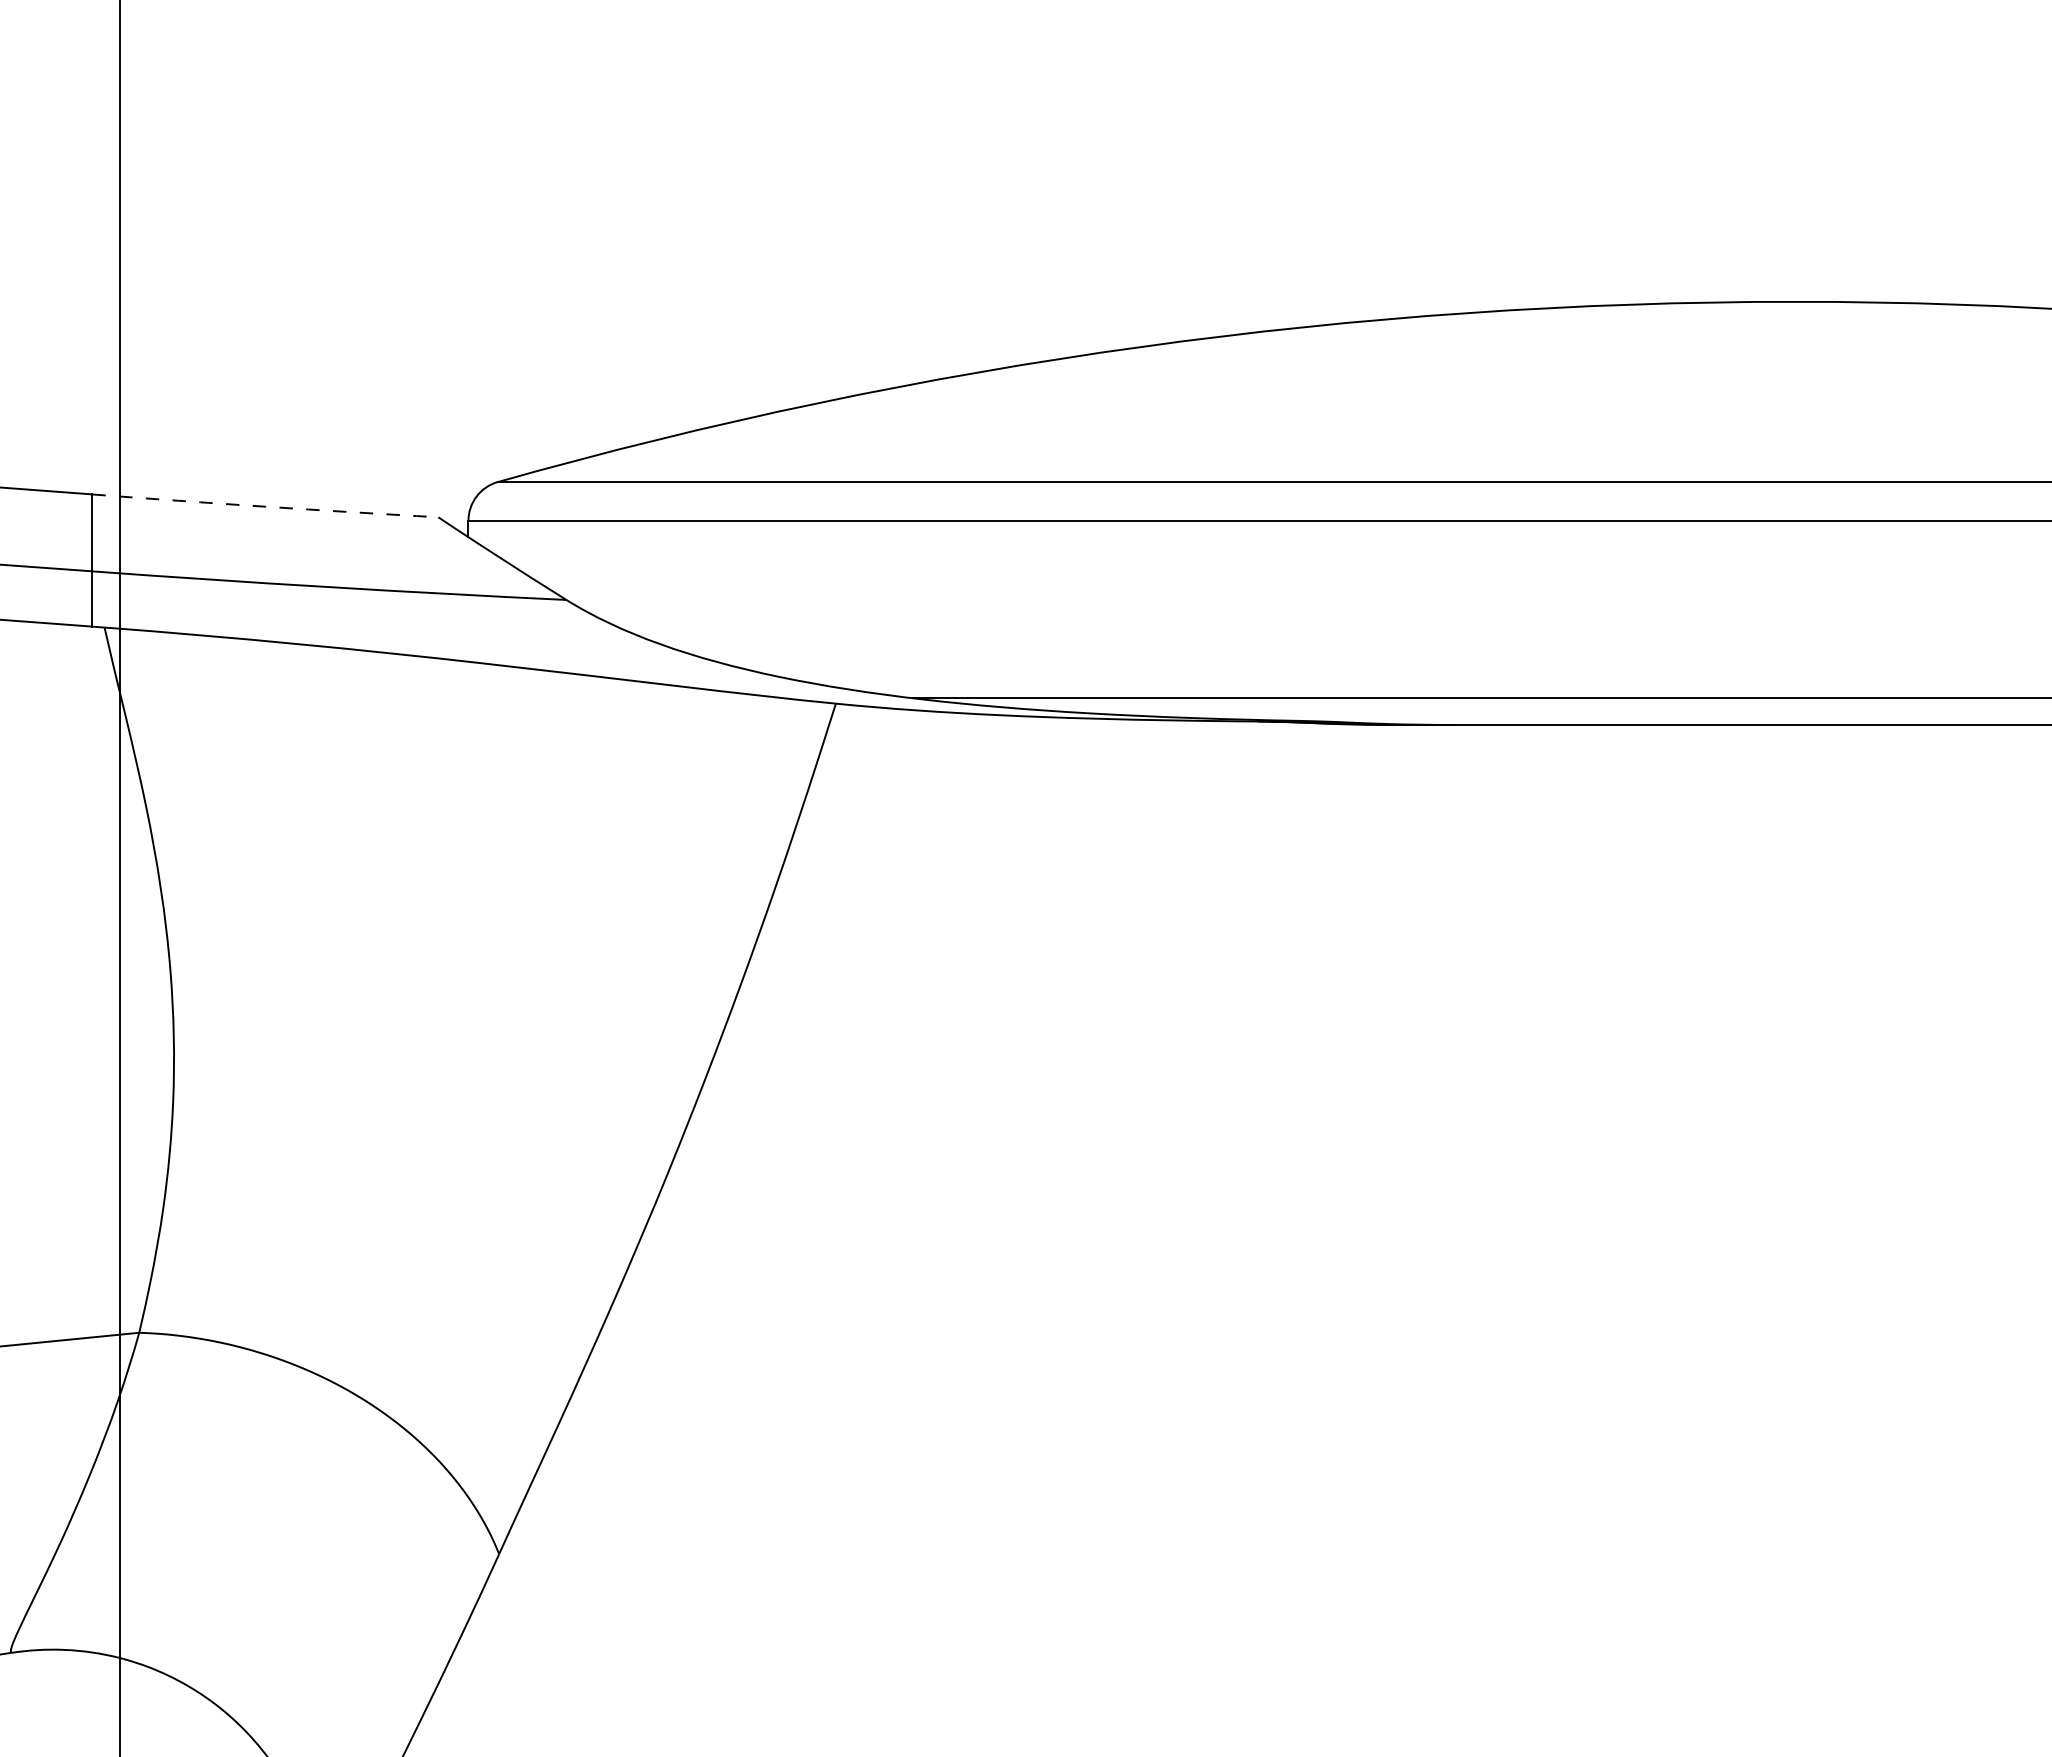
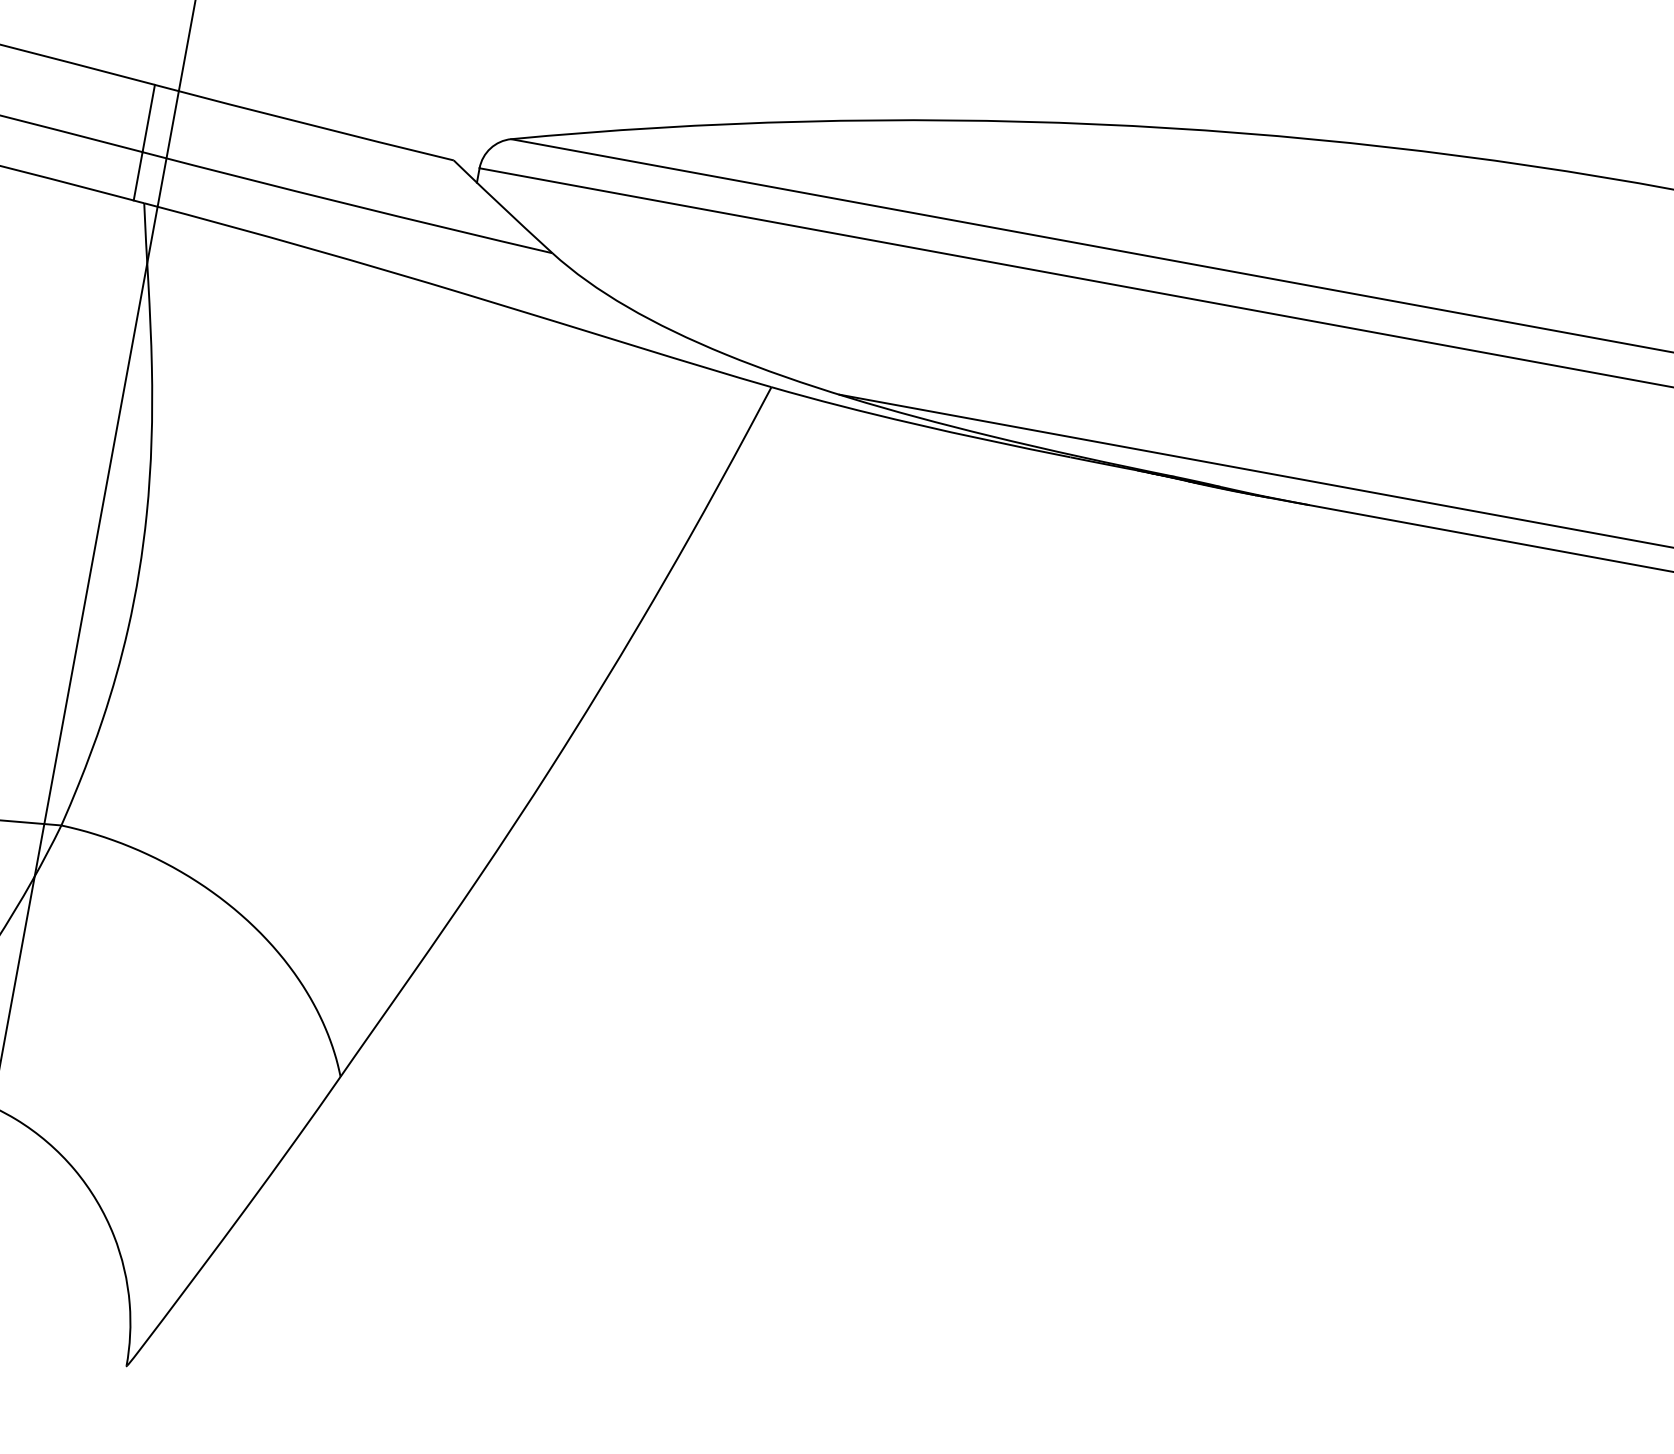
arc: (265, 506) -> (304, 123), dashed -> solid

